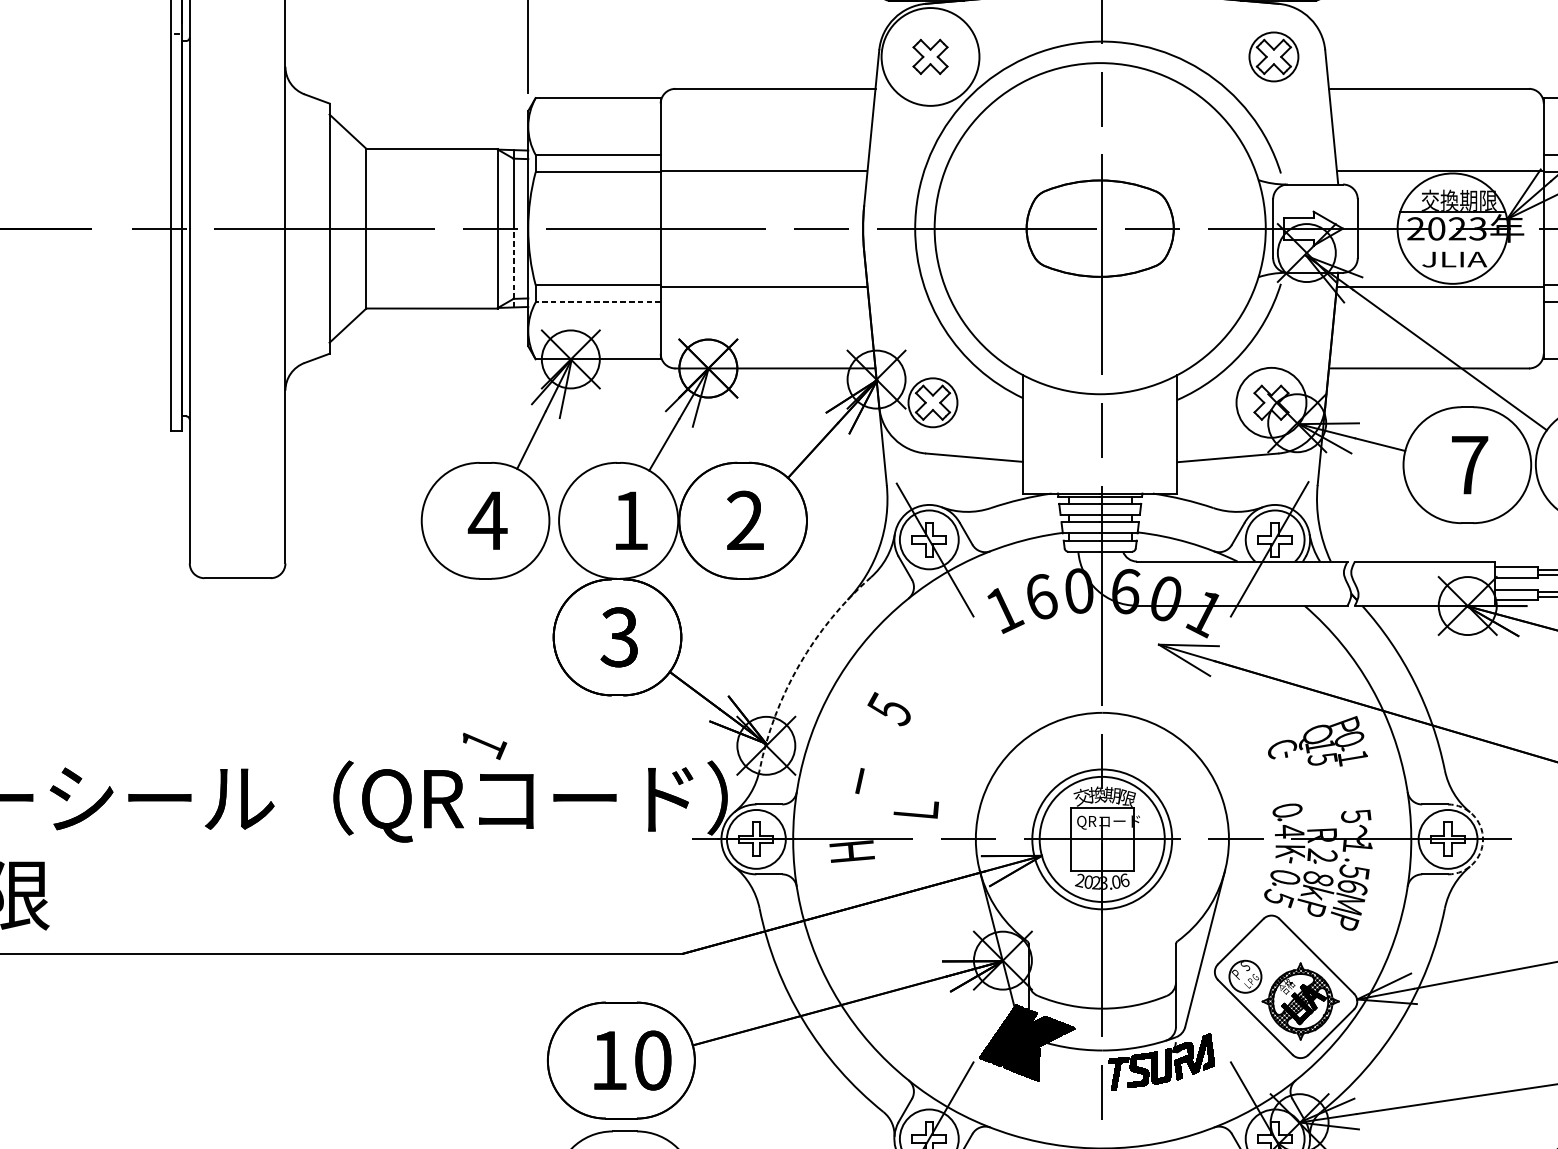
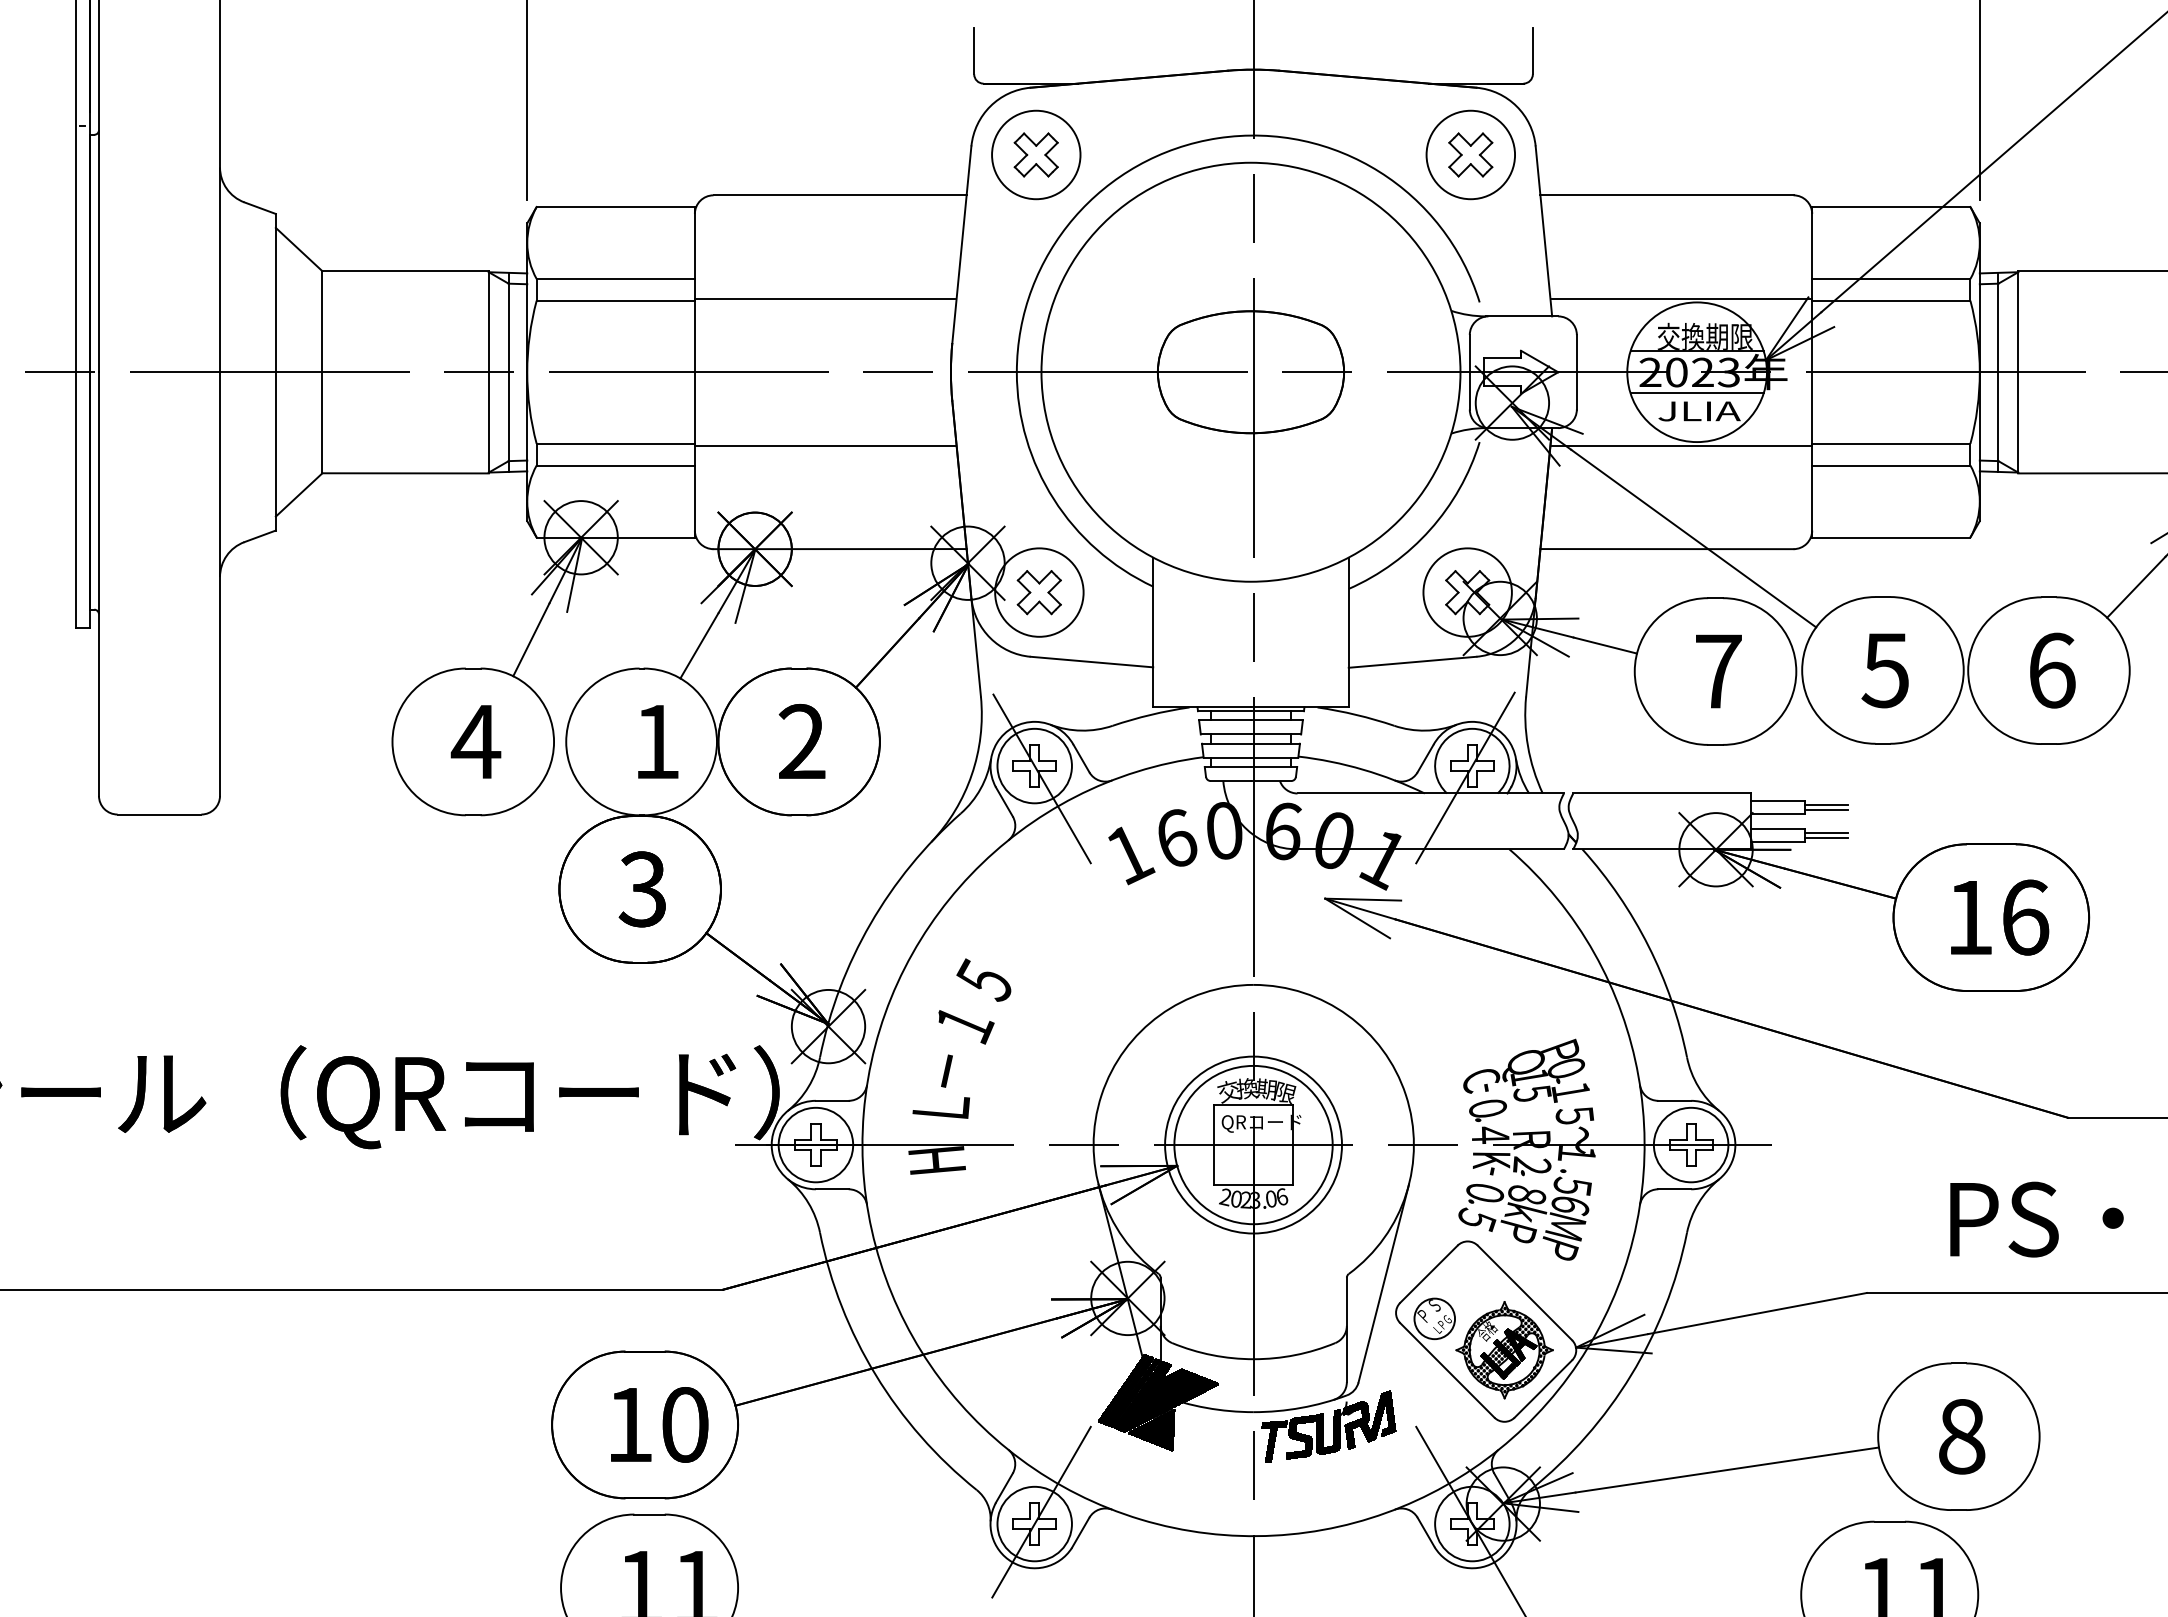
circle: (930, 56) -> (1036, 154), size x0.71
circle: (1273, 56) -> (1470, 154), size x1.43
line: (1452, 245) -> (1696, 393), added
line: (513, 268) -> (508, 422), dashed -> solid
line: (597, 302) -> (615, 465), dashed -> solid
circle: (933, 402) -> (1039, 592), size x1.43
arc: (799, 664) -> (870, 923), dashed -> solid
text: (1317, 740) -> (1526, 1070), moved
text: (484, 746) -> (966, 1027), moved
text: (915, 809) -> (940, 1107), moved
arc: (1483, 839) -> (1735, 1145), dashed -> solid

